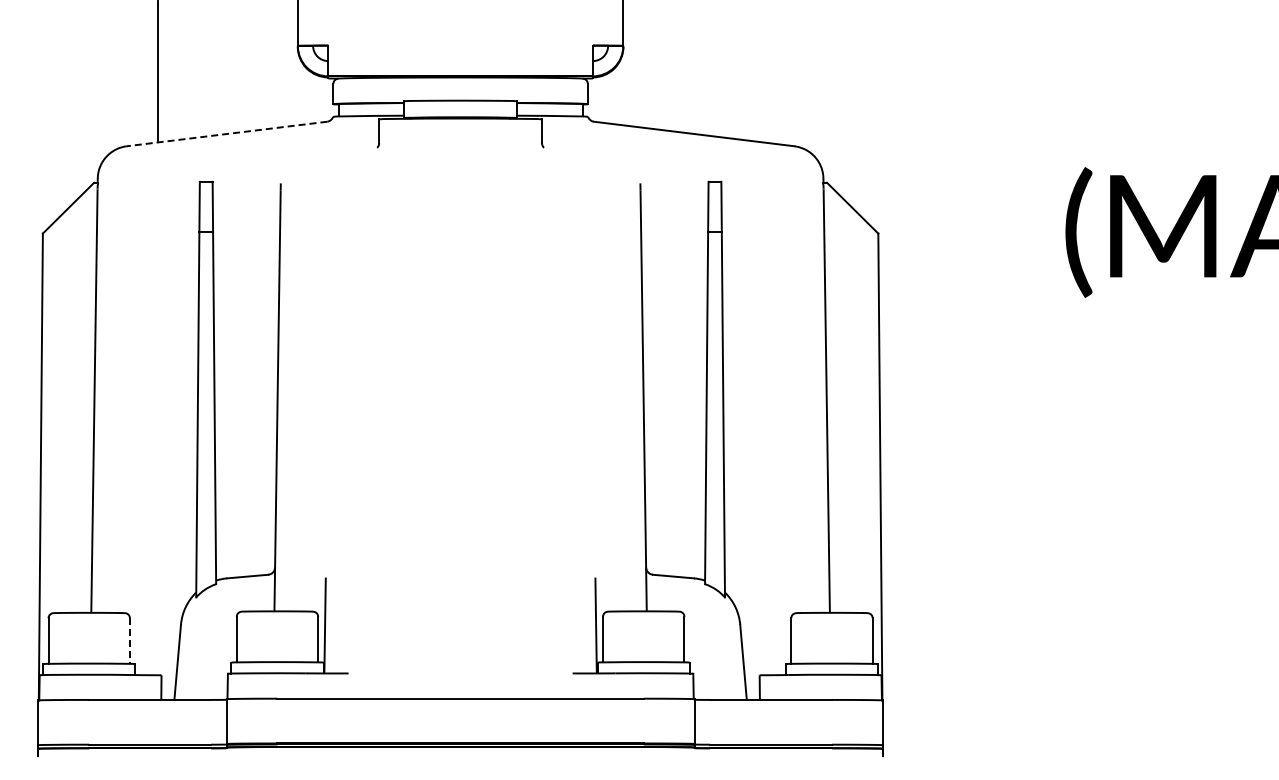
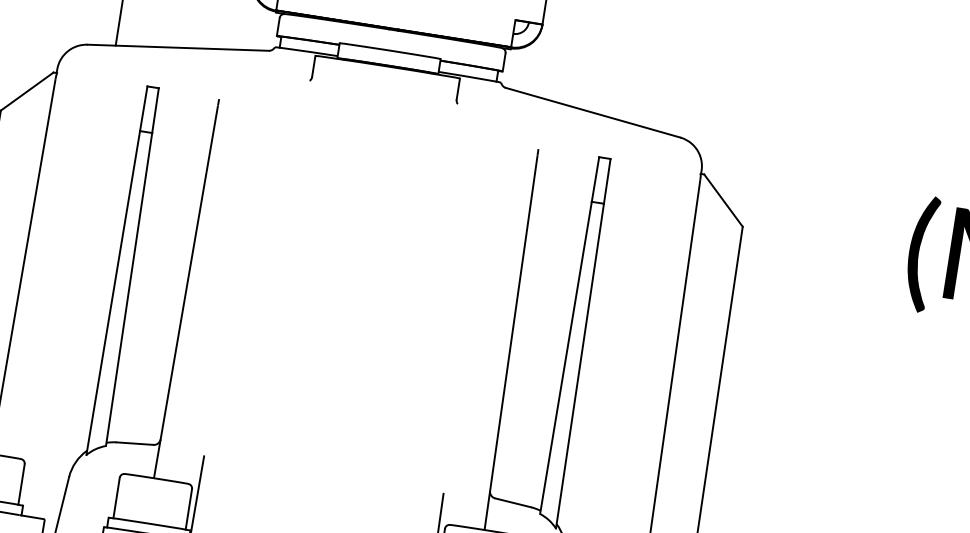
line: (226, 134) -> (177, 48), dashed -> solid
line: (129, 641) -> (21, 484), dashed -> solid

